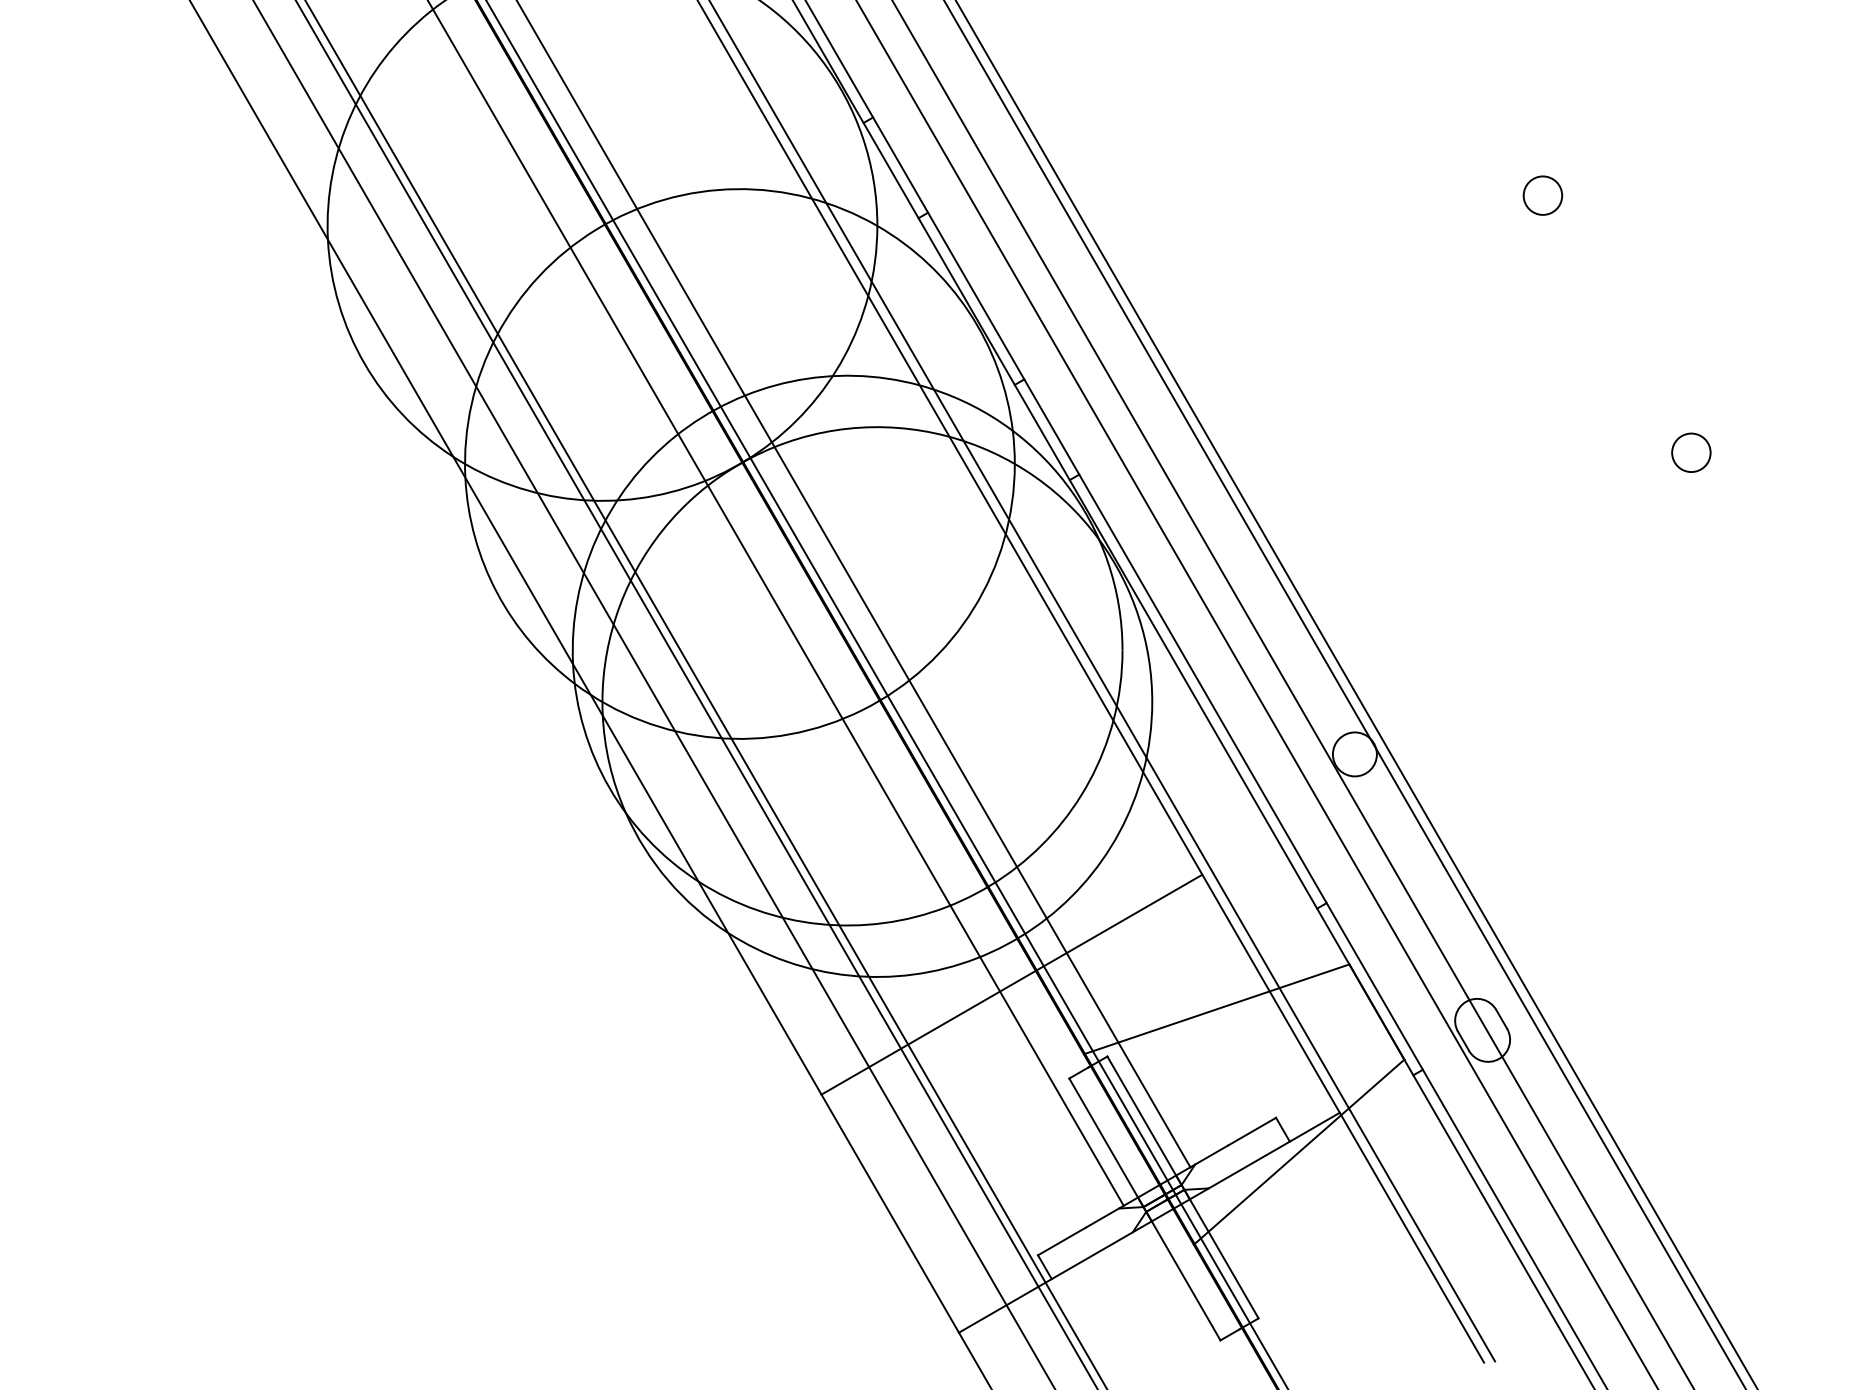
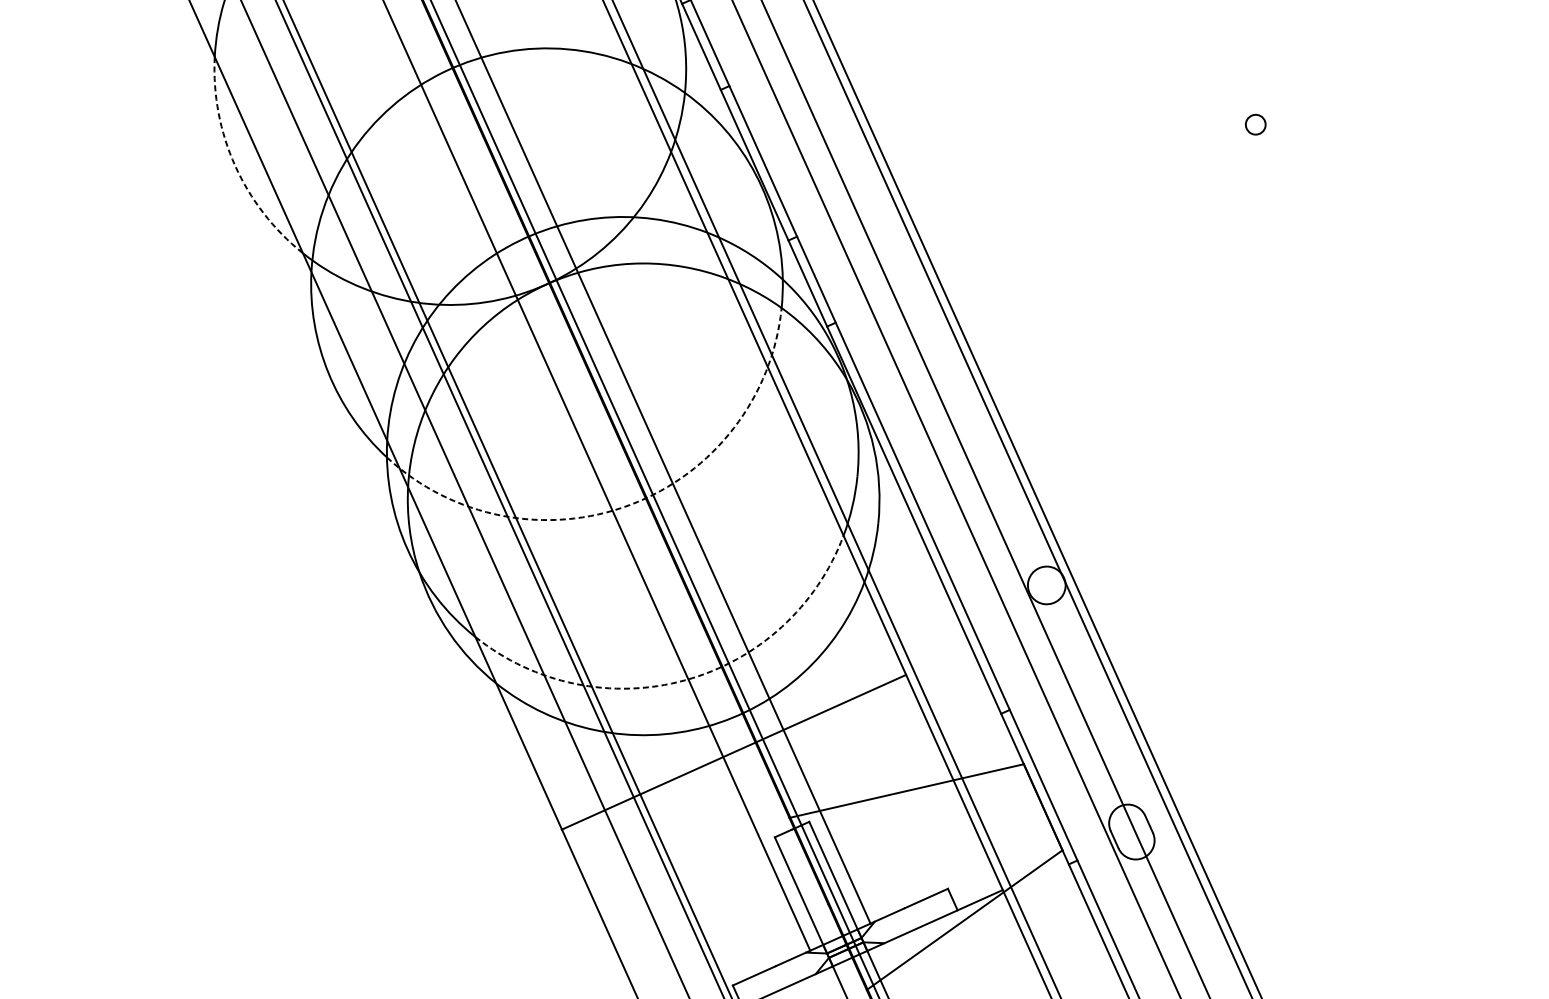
circle: (1542, 195) -> (1255, 124), size x0.6
arc: (364, 363) -> (235, 165), solid -> dashed
circle: (1691, 452) -> (1360, 356), removed
arc: (862, 709) -> (630, 504), solid -> dashed
arc: (946, 906) -> (684, 679), solid -> dashed

